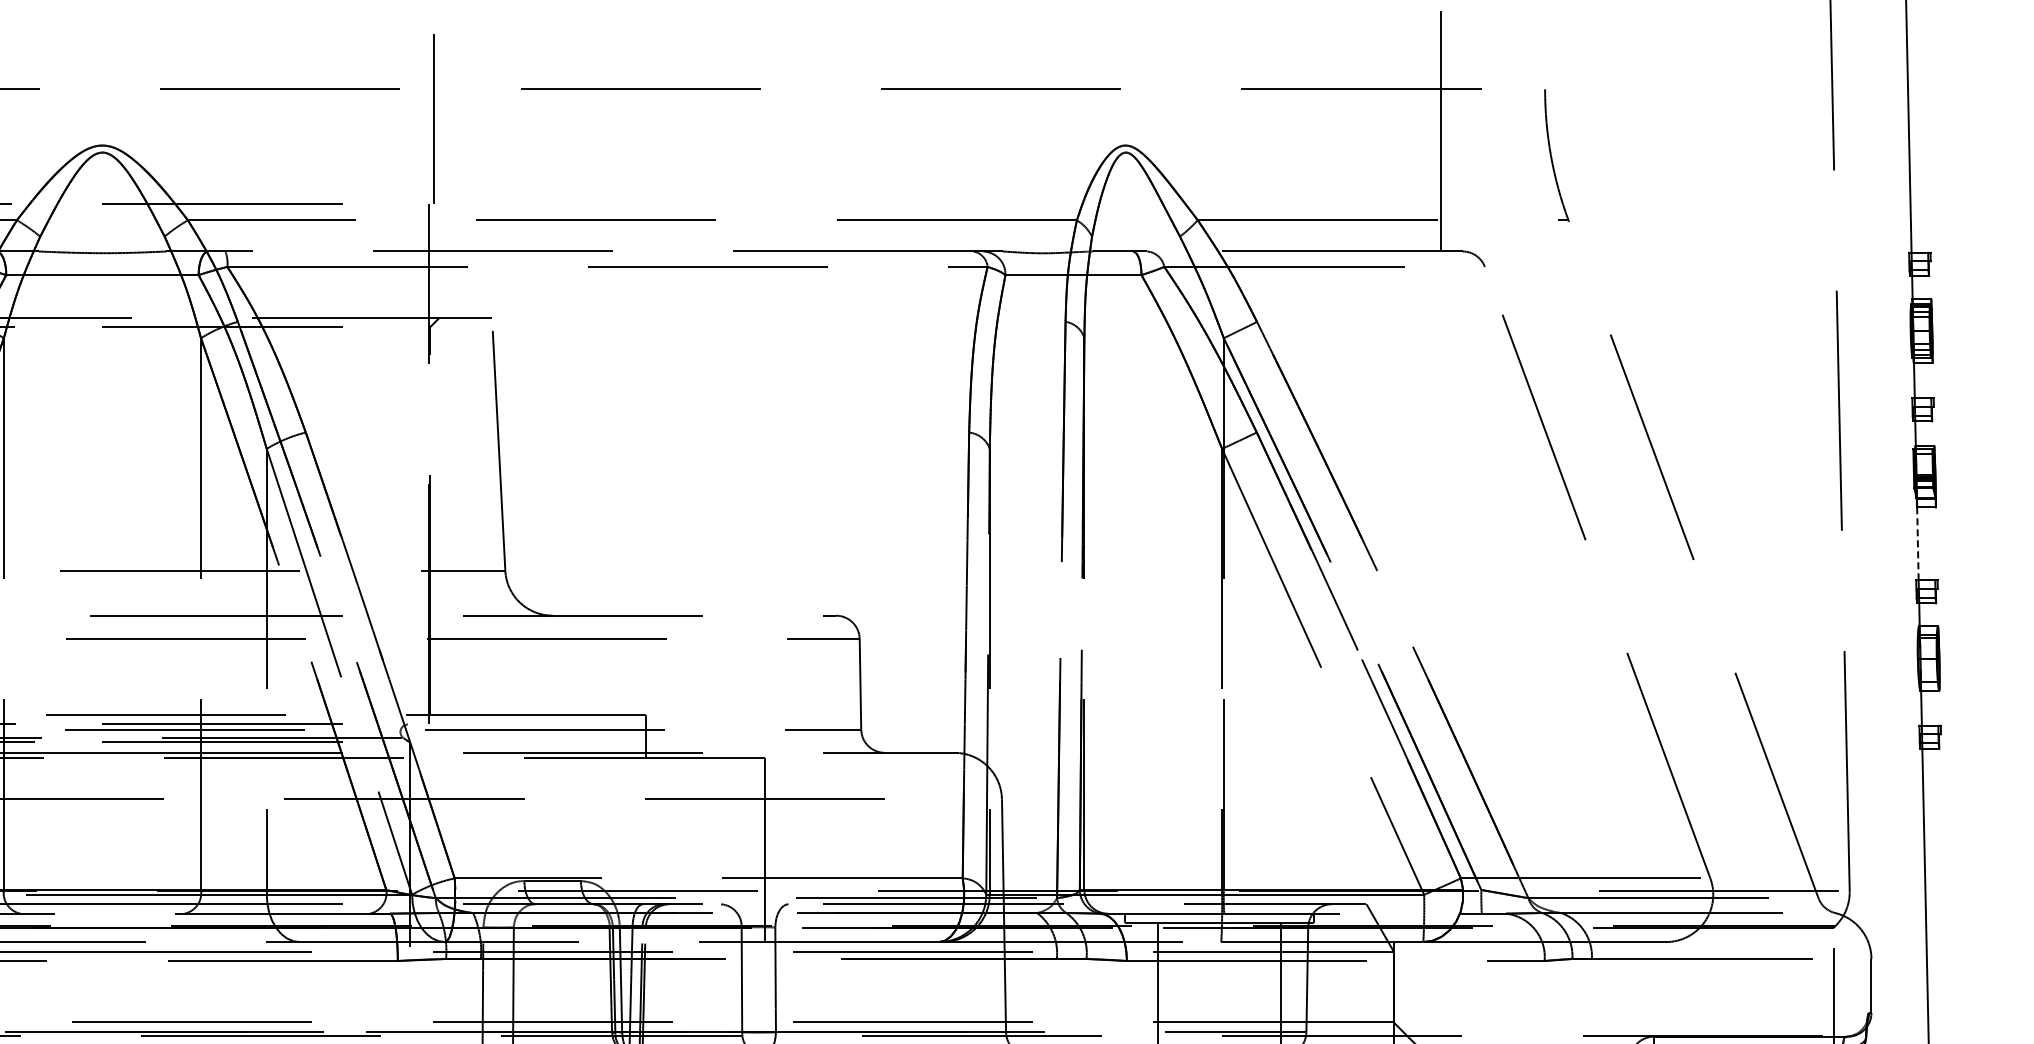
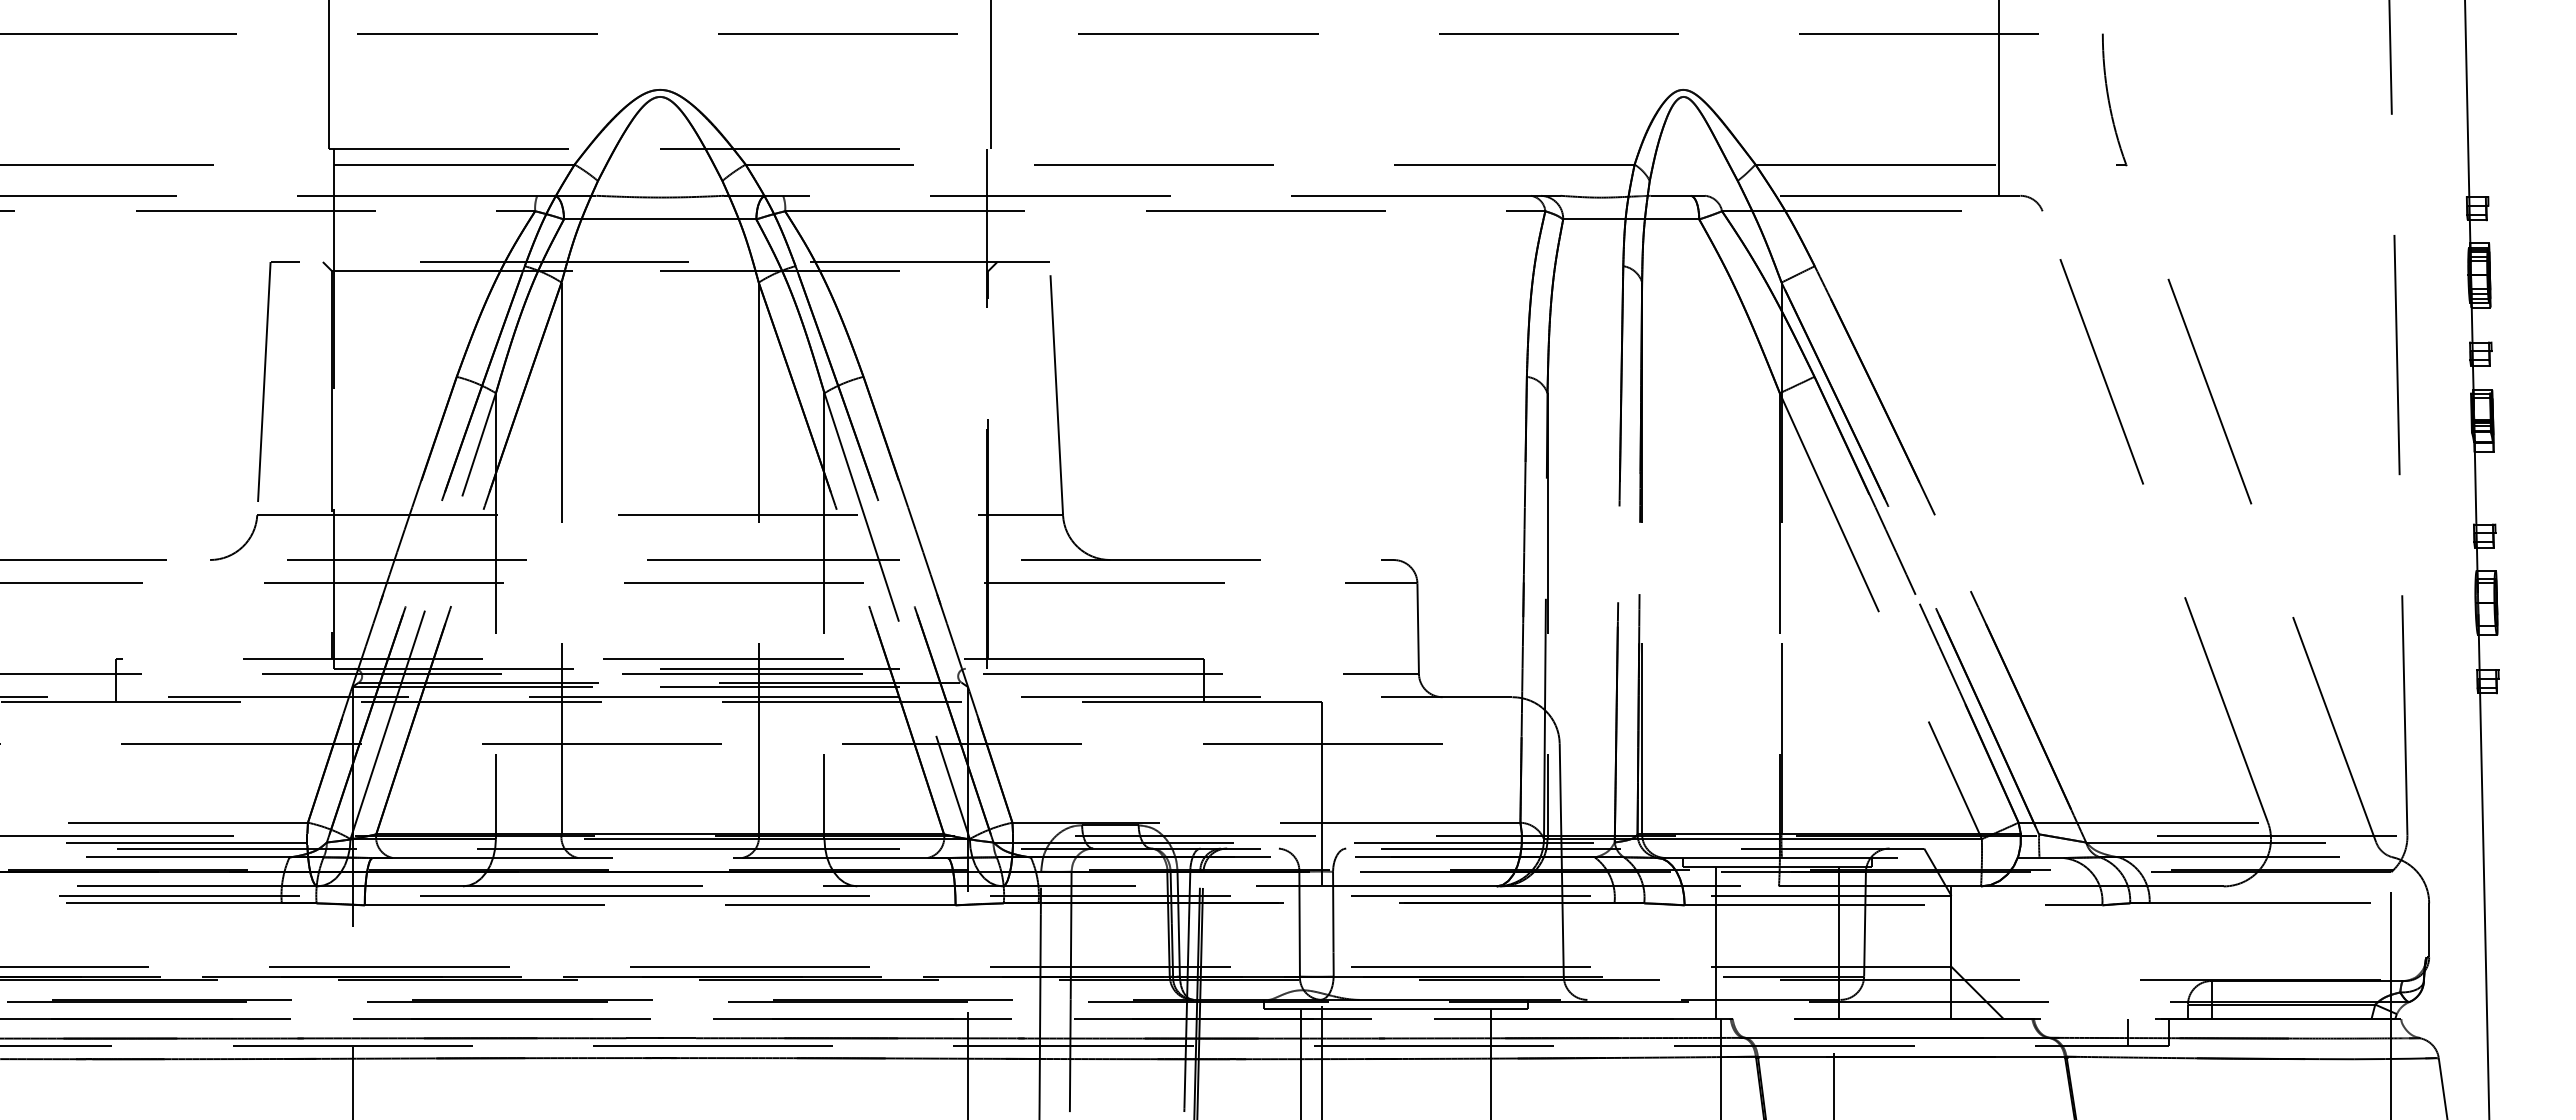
line: (1917, 543) -> (2475, 487), dashed -> solid

